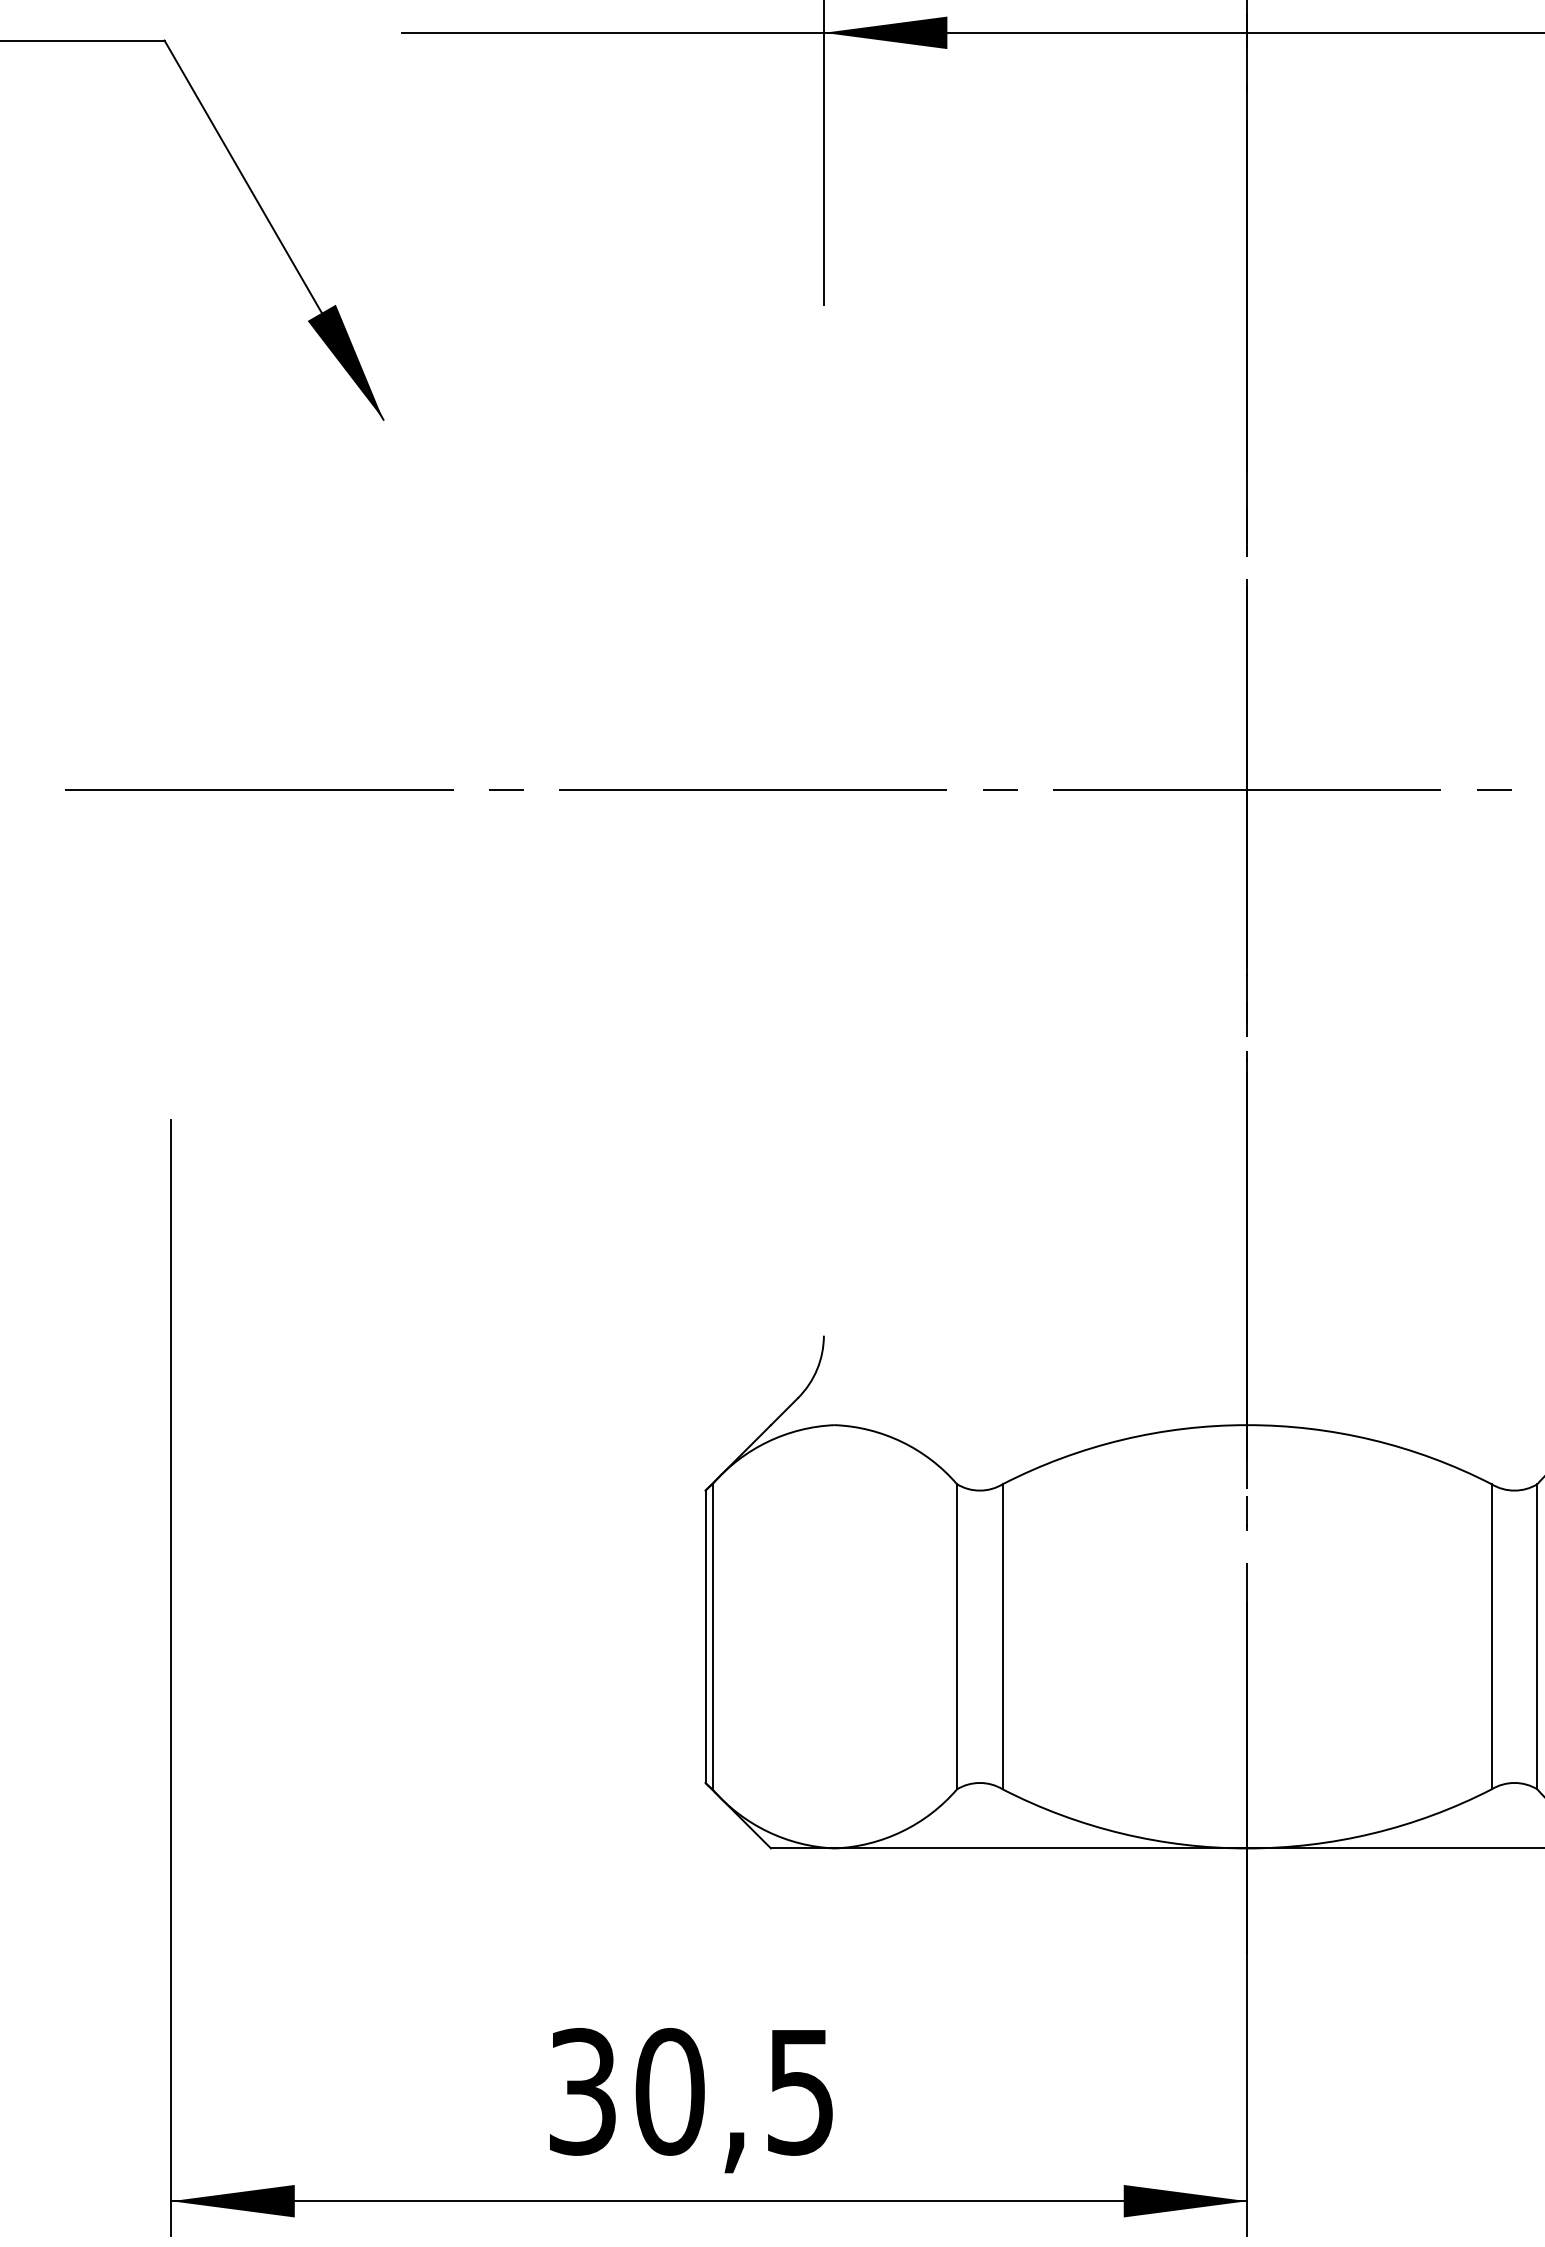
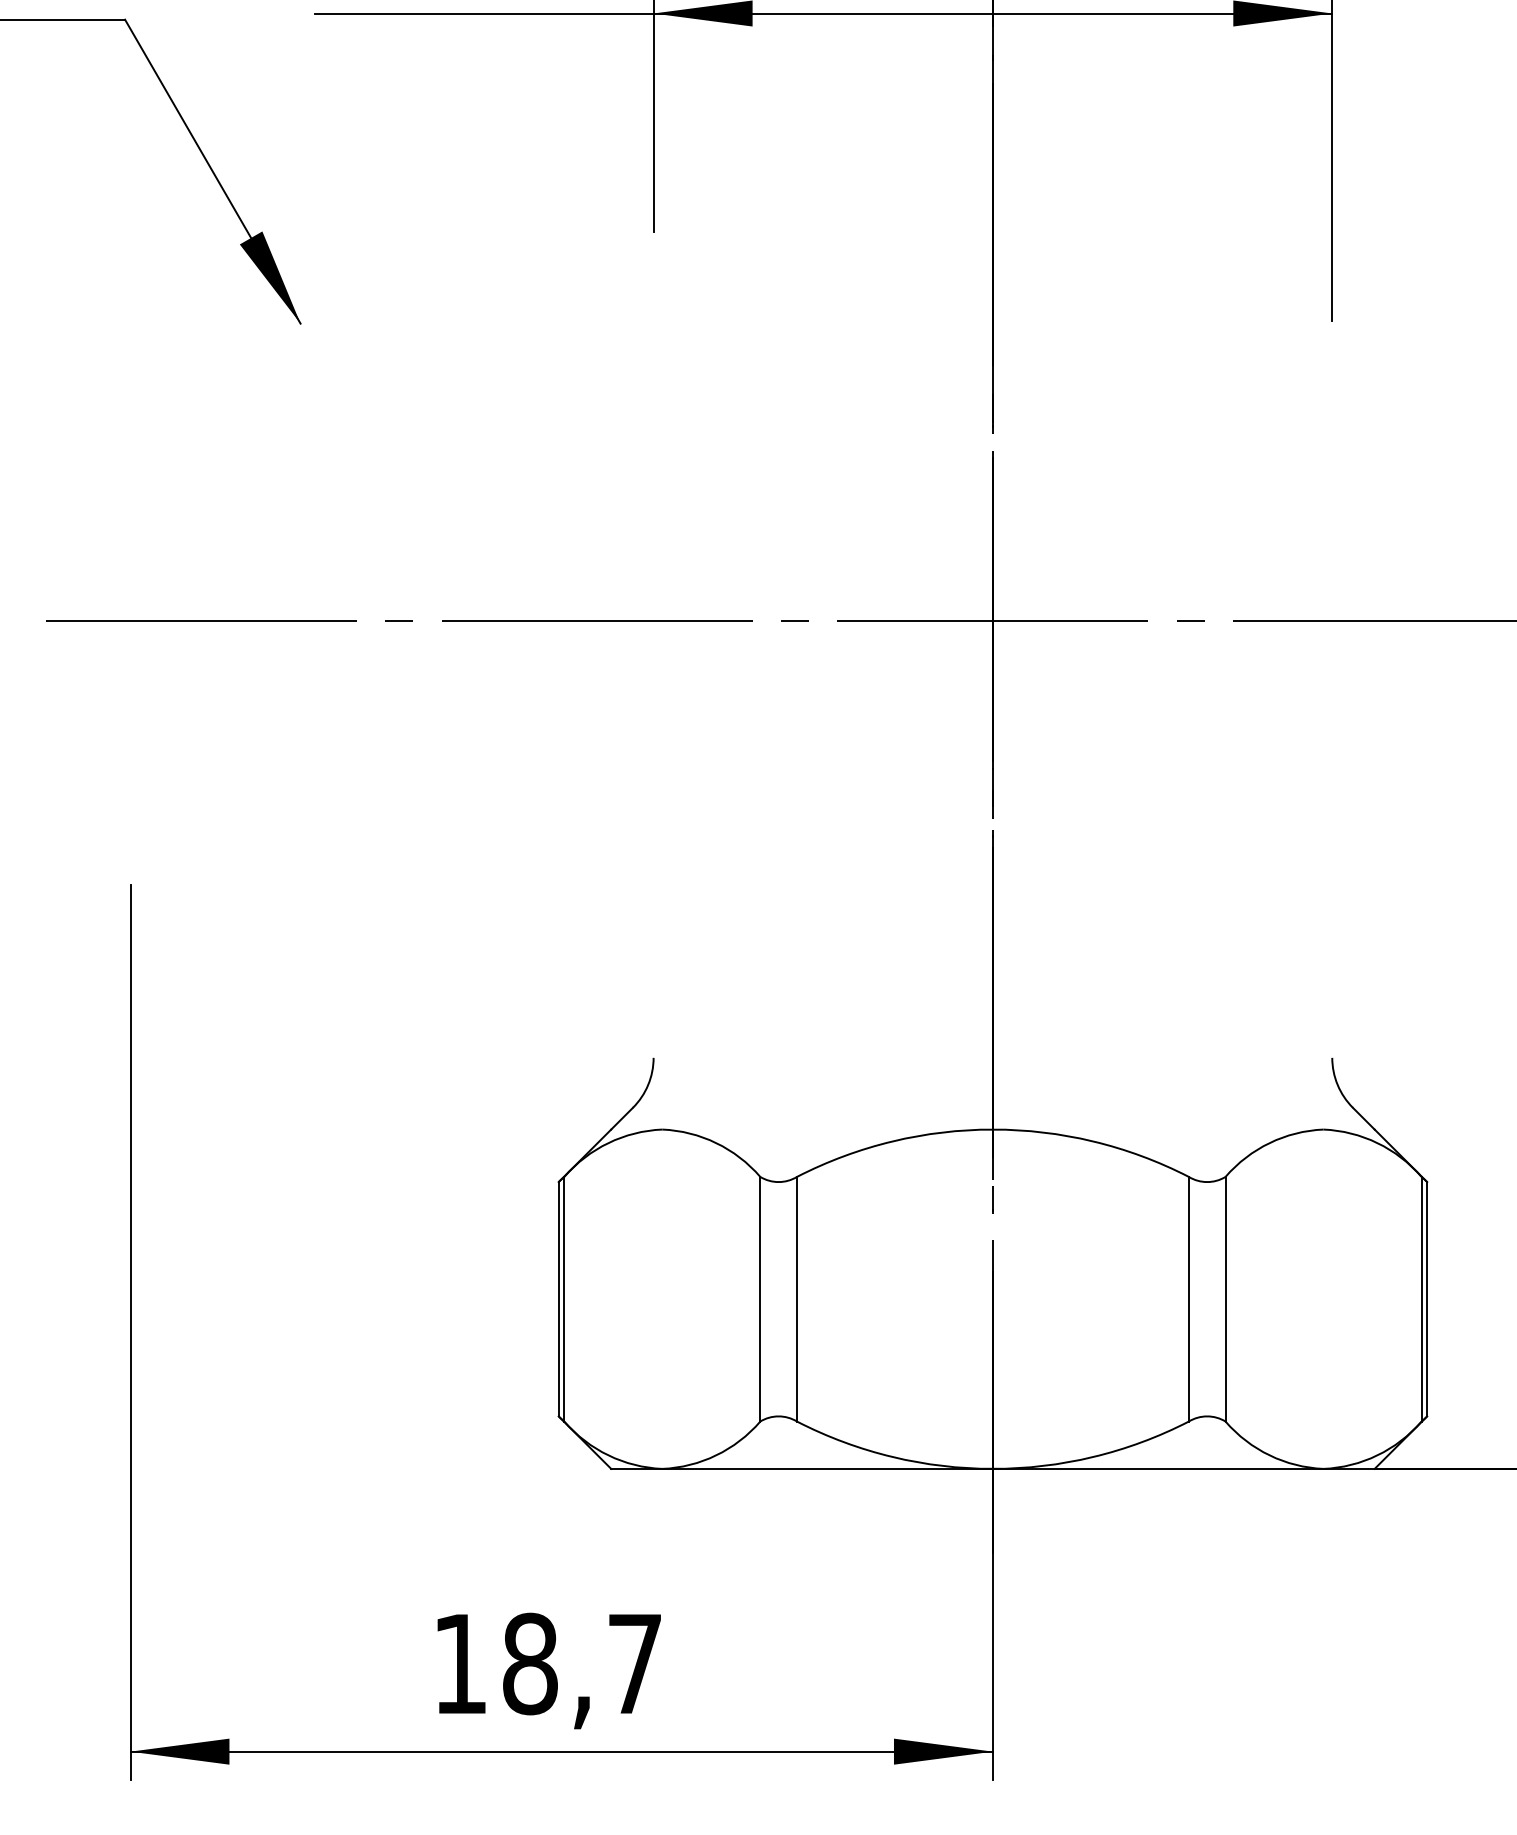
text: (691, 2091) -> (547, 1663), 30,5 -> 18,7

